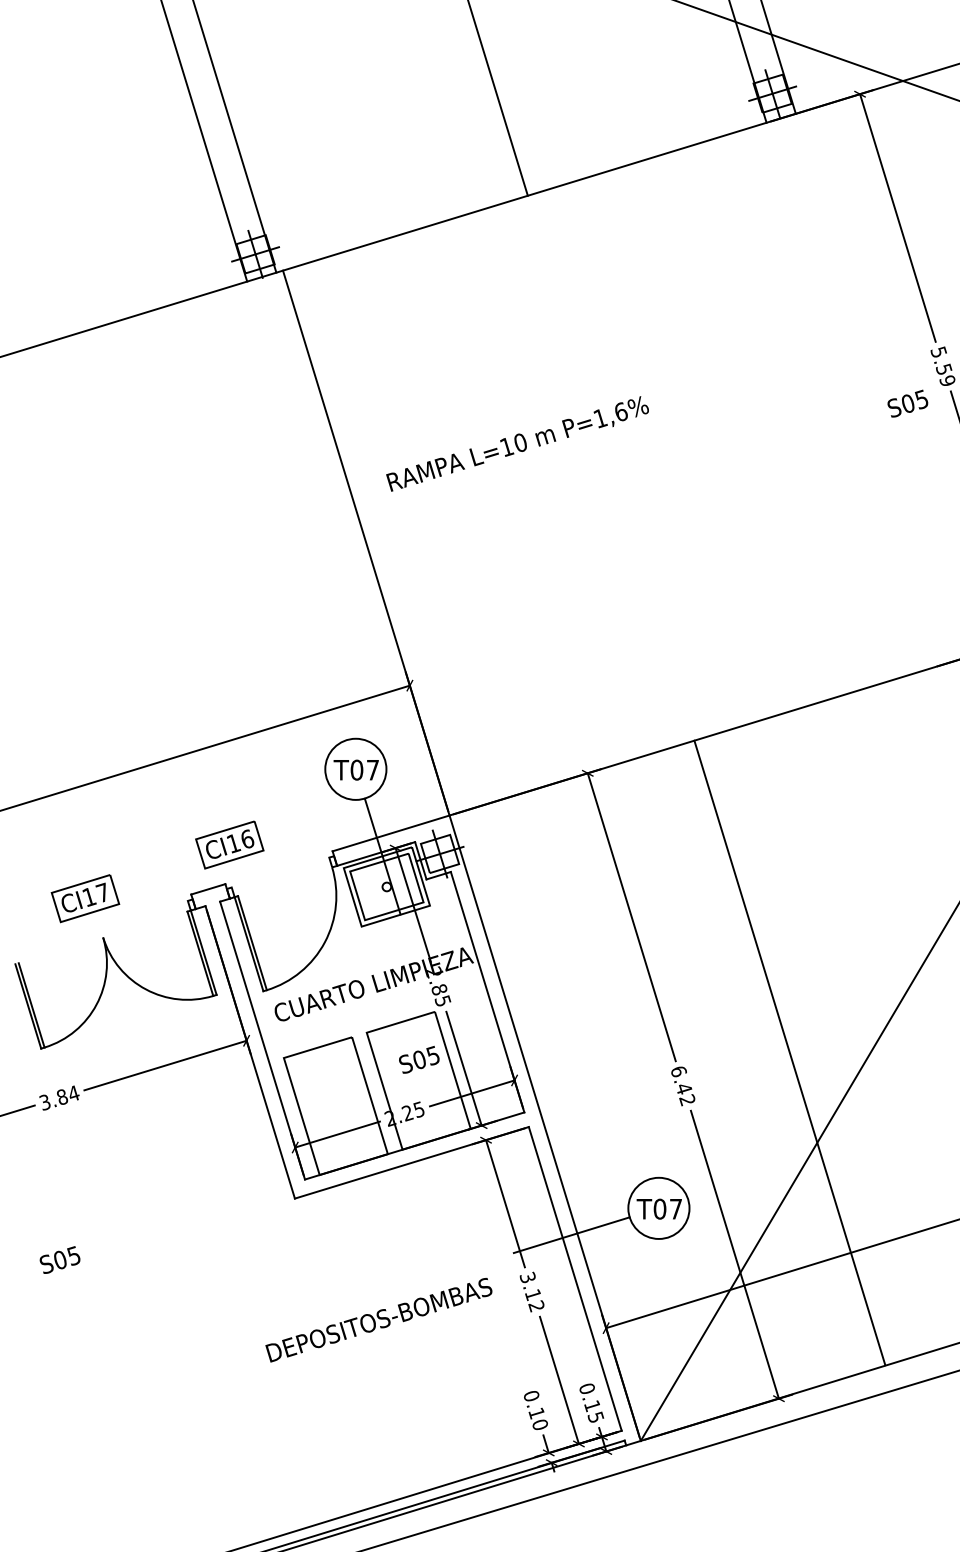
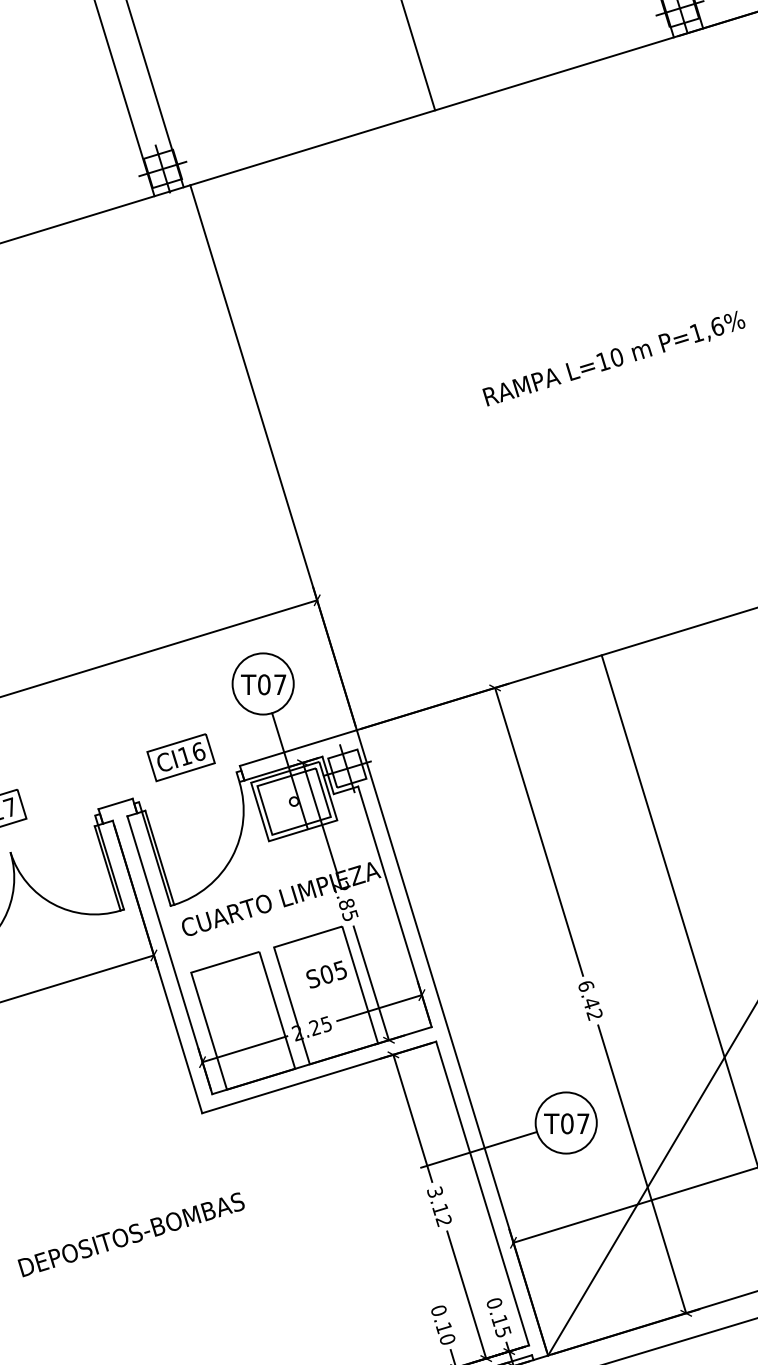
text: (517, 443) -> (613, 358), moved
part: (229, 844) -> (180, 757), moved
text: (378, 1320) -> (130, 1235), moved

